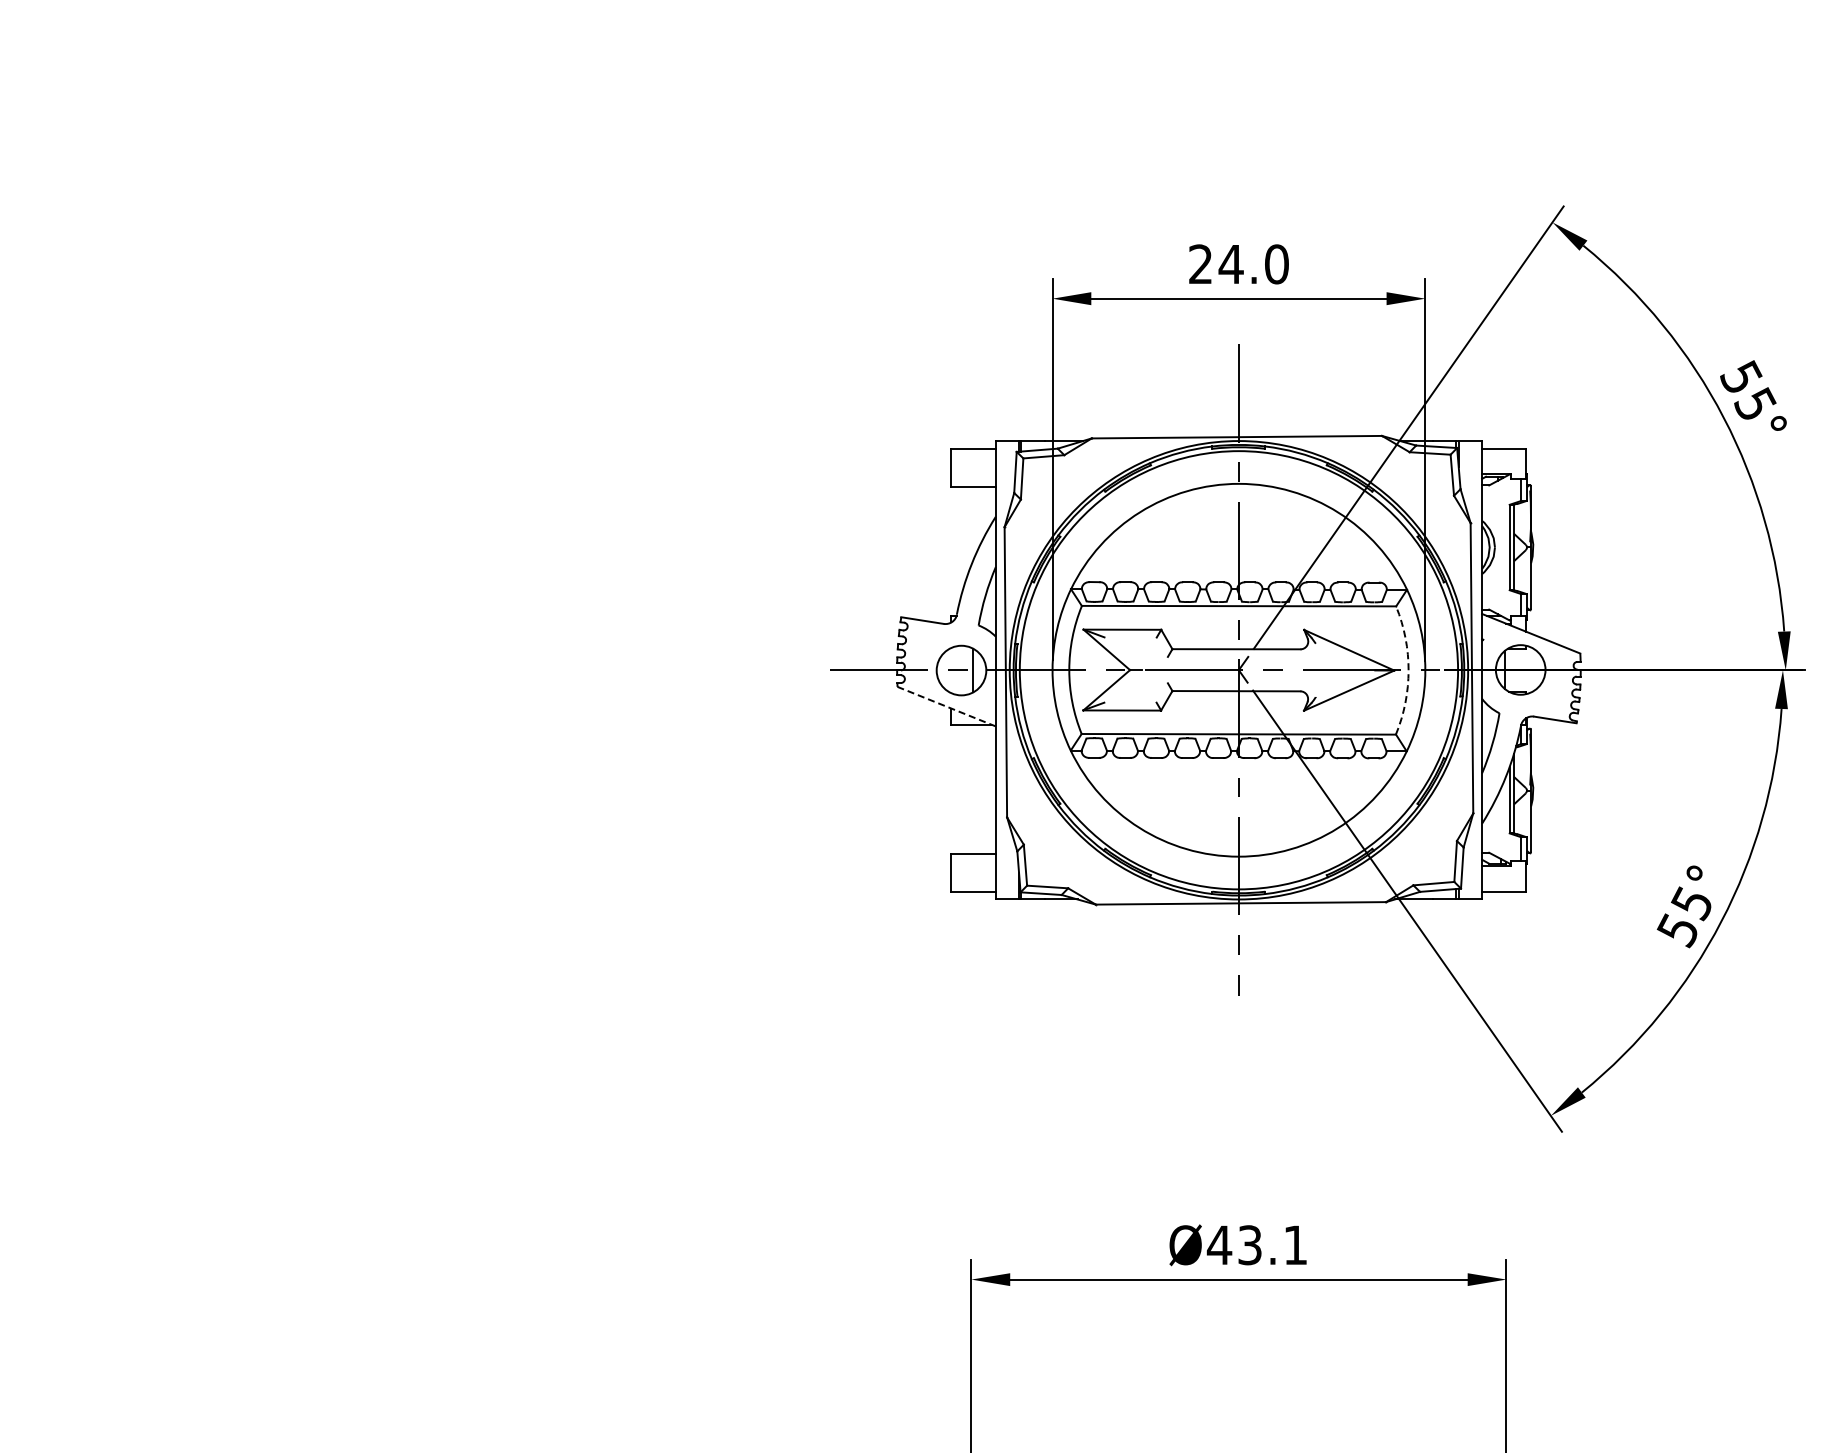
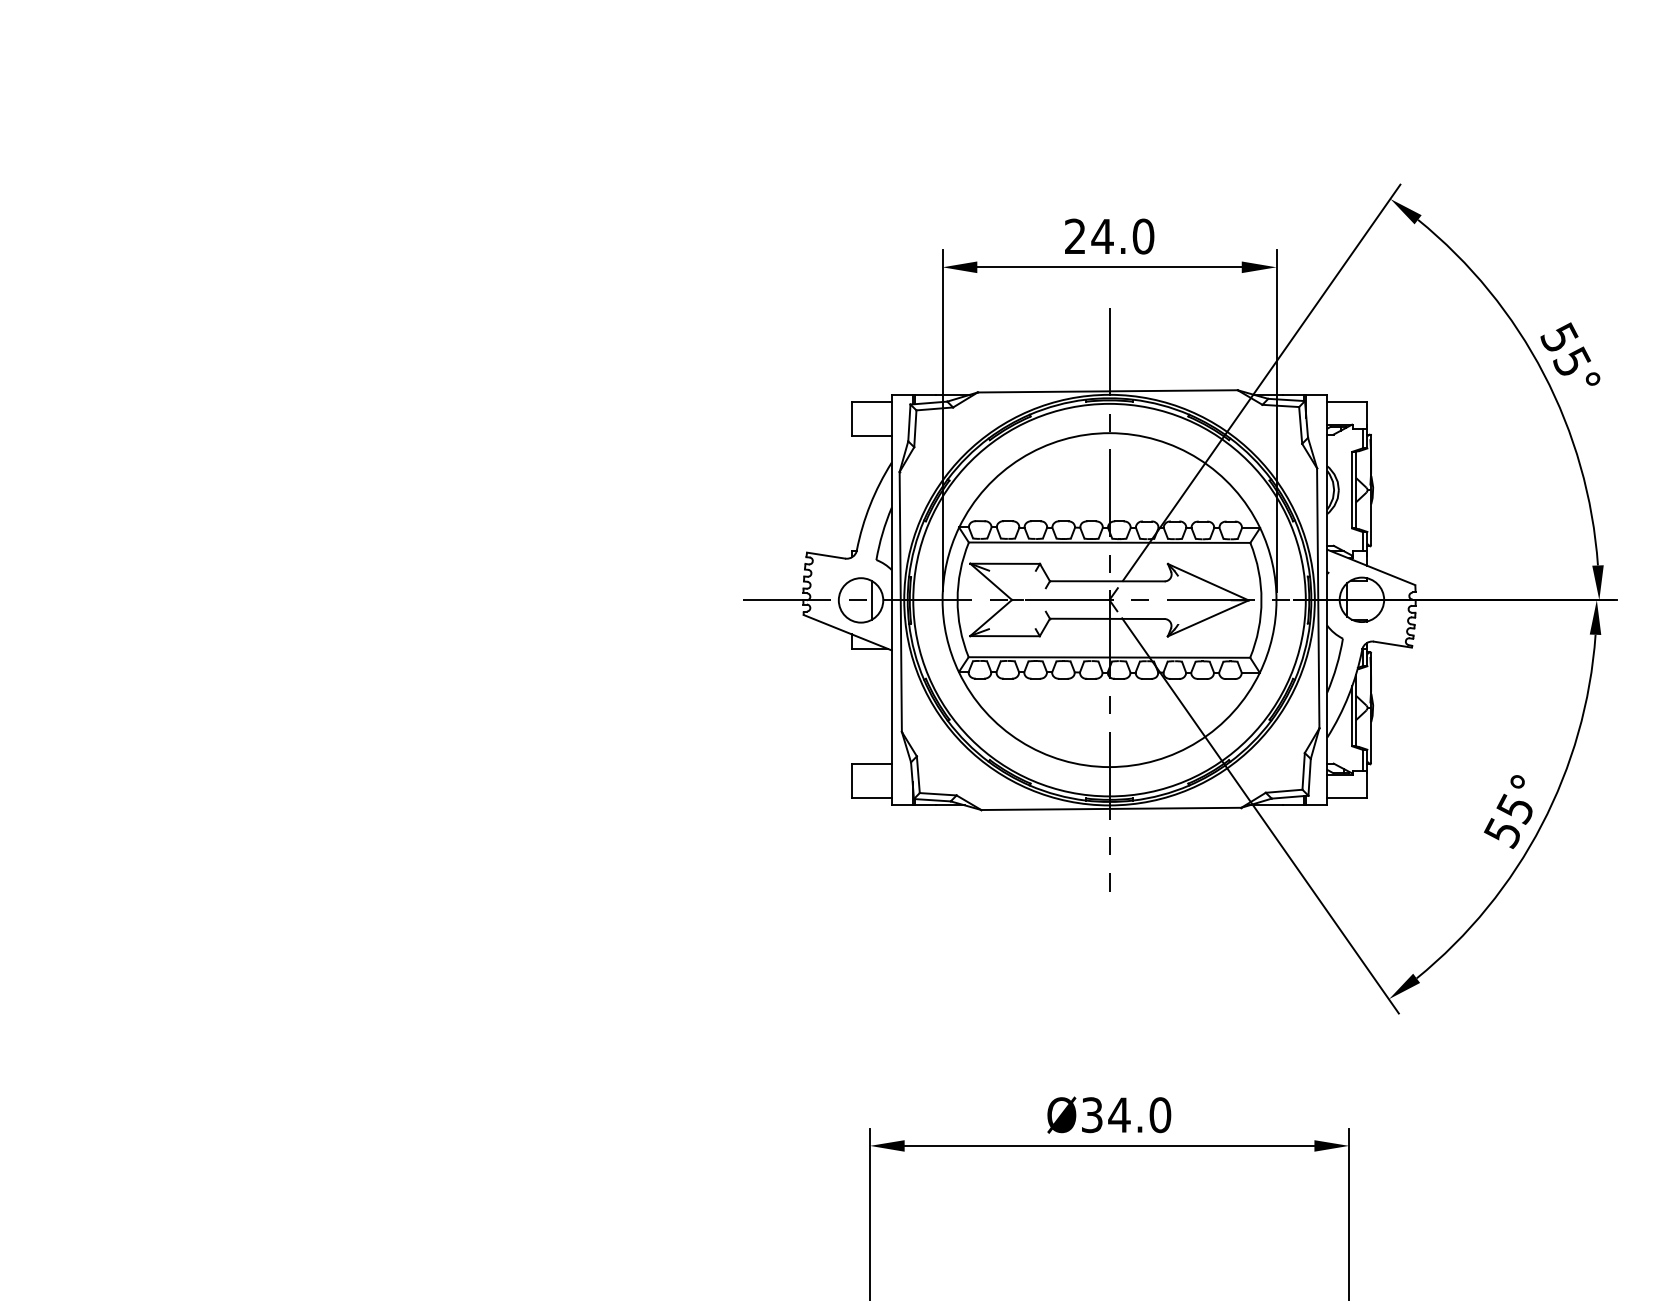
arc: (1408, 670) -> (1261, 600), dashed -> solid
line: (946, 706) -> (847, 632), dashed -> solid
text: (1256, 1245) -> (1125, 1115), Ø43.1 -> Ø34.0

